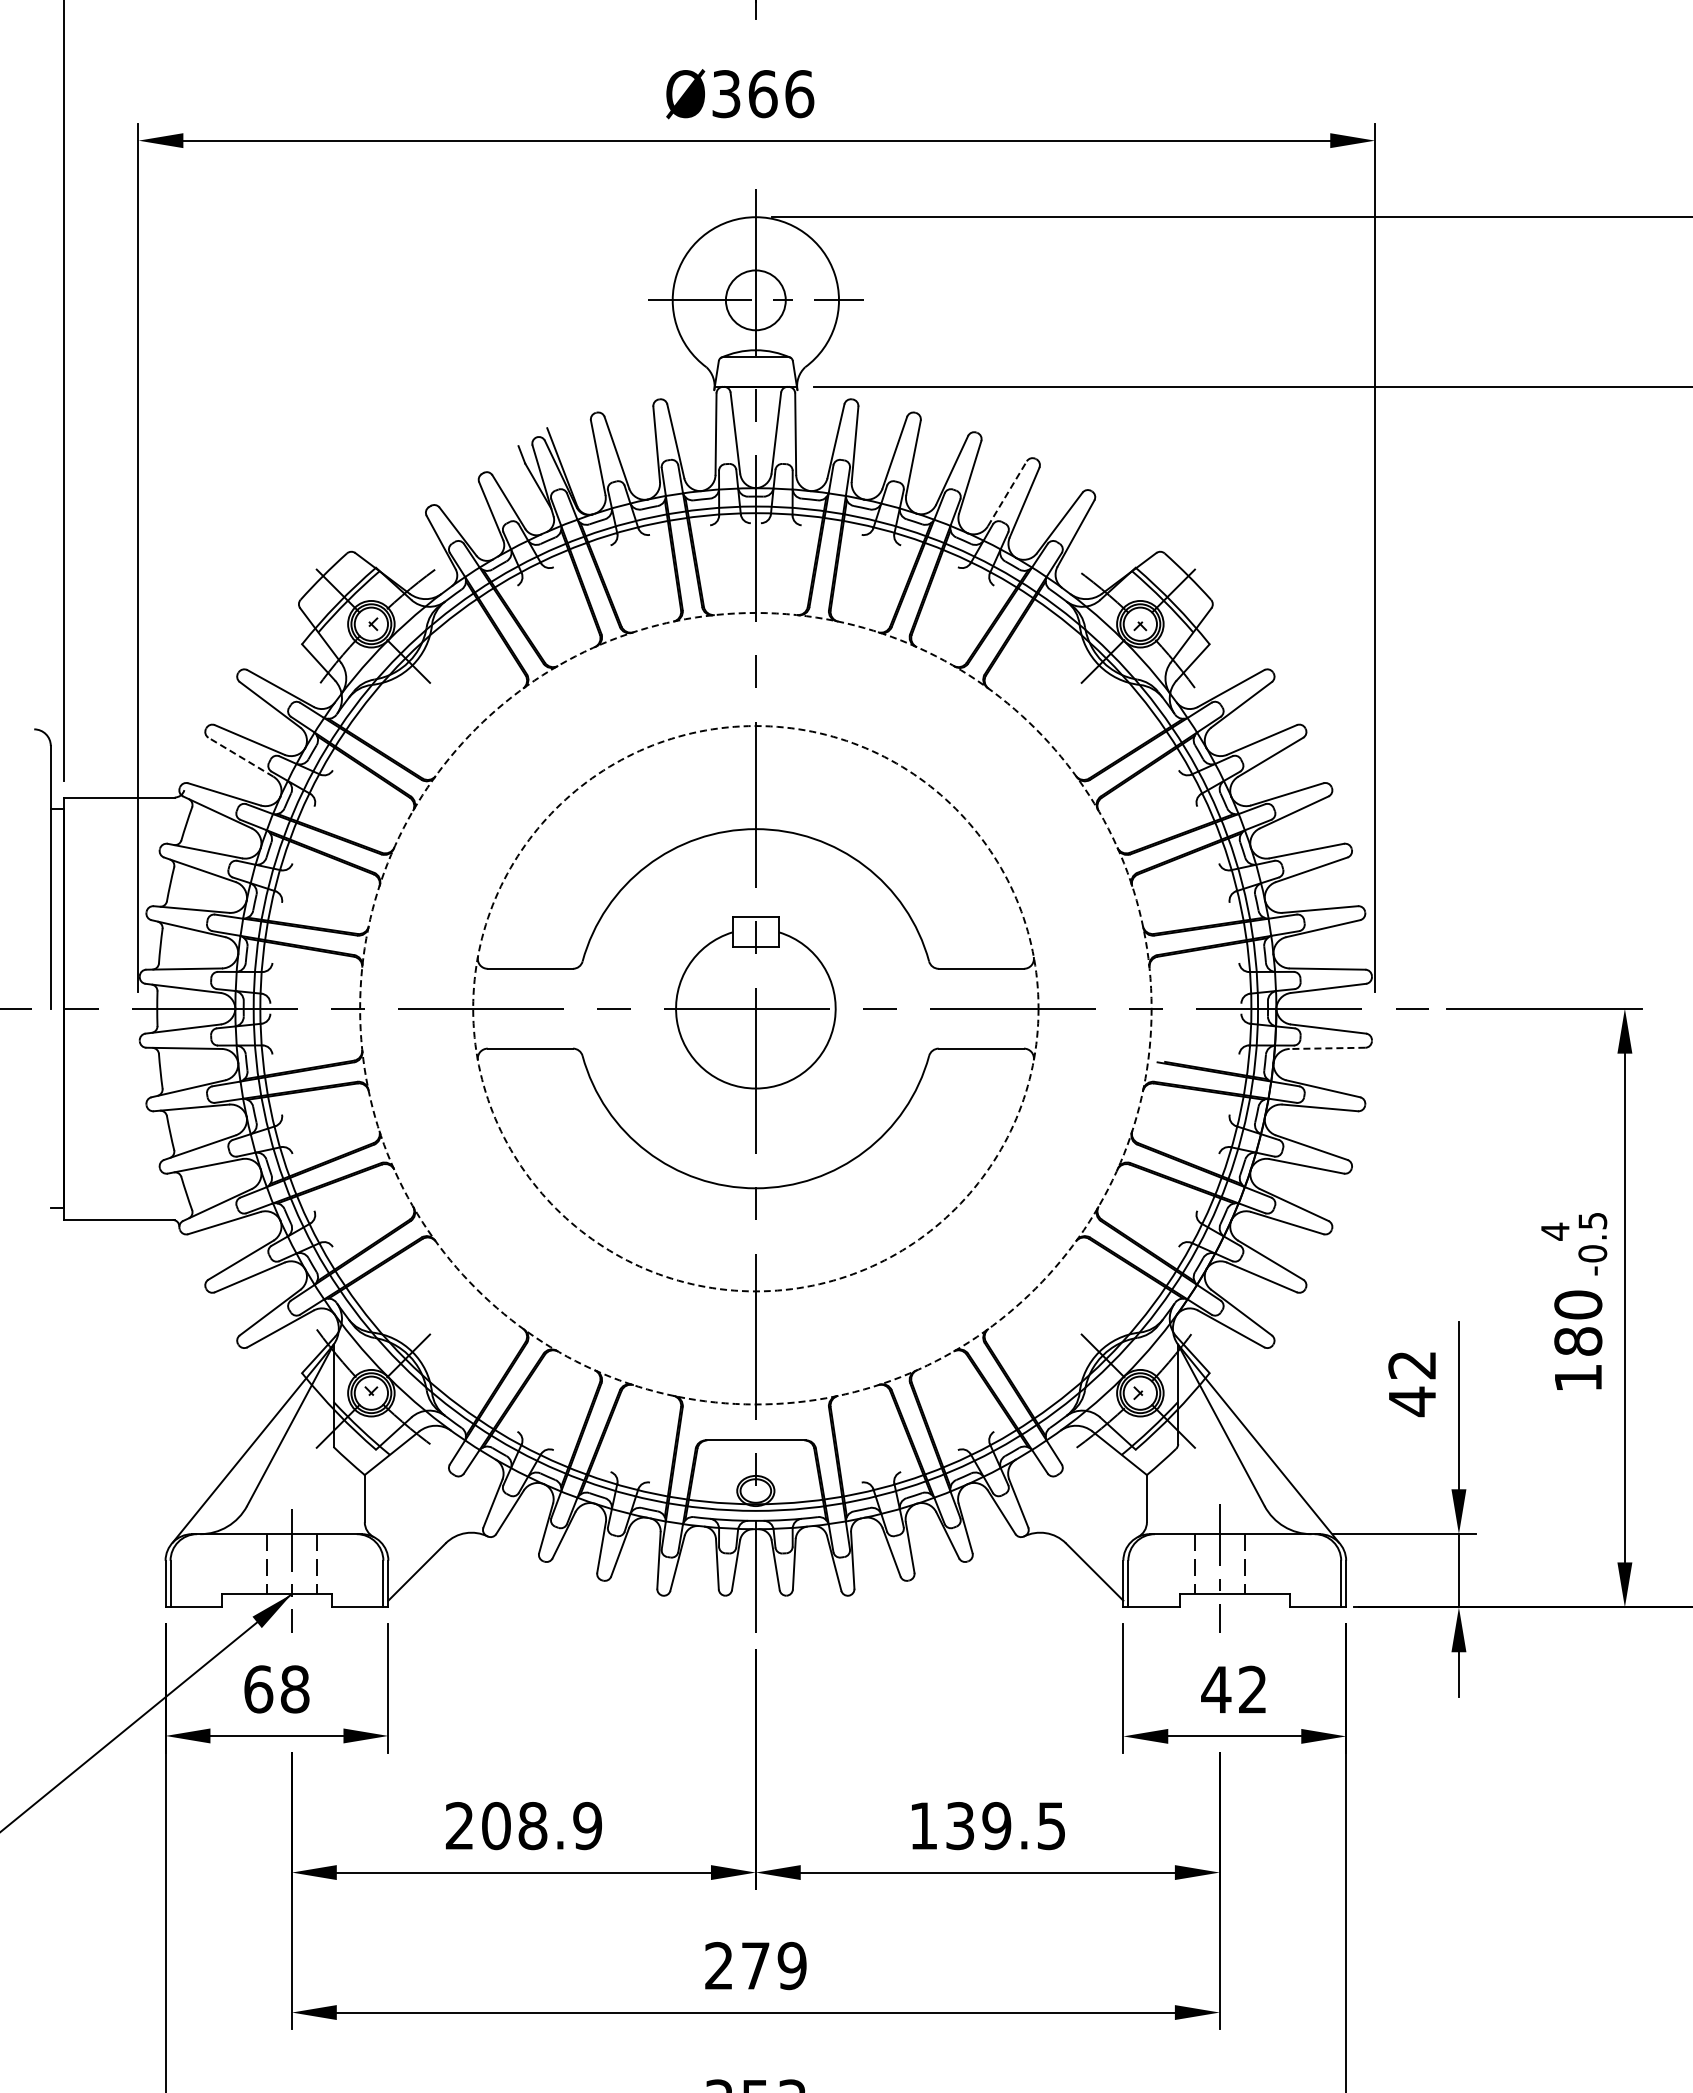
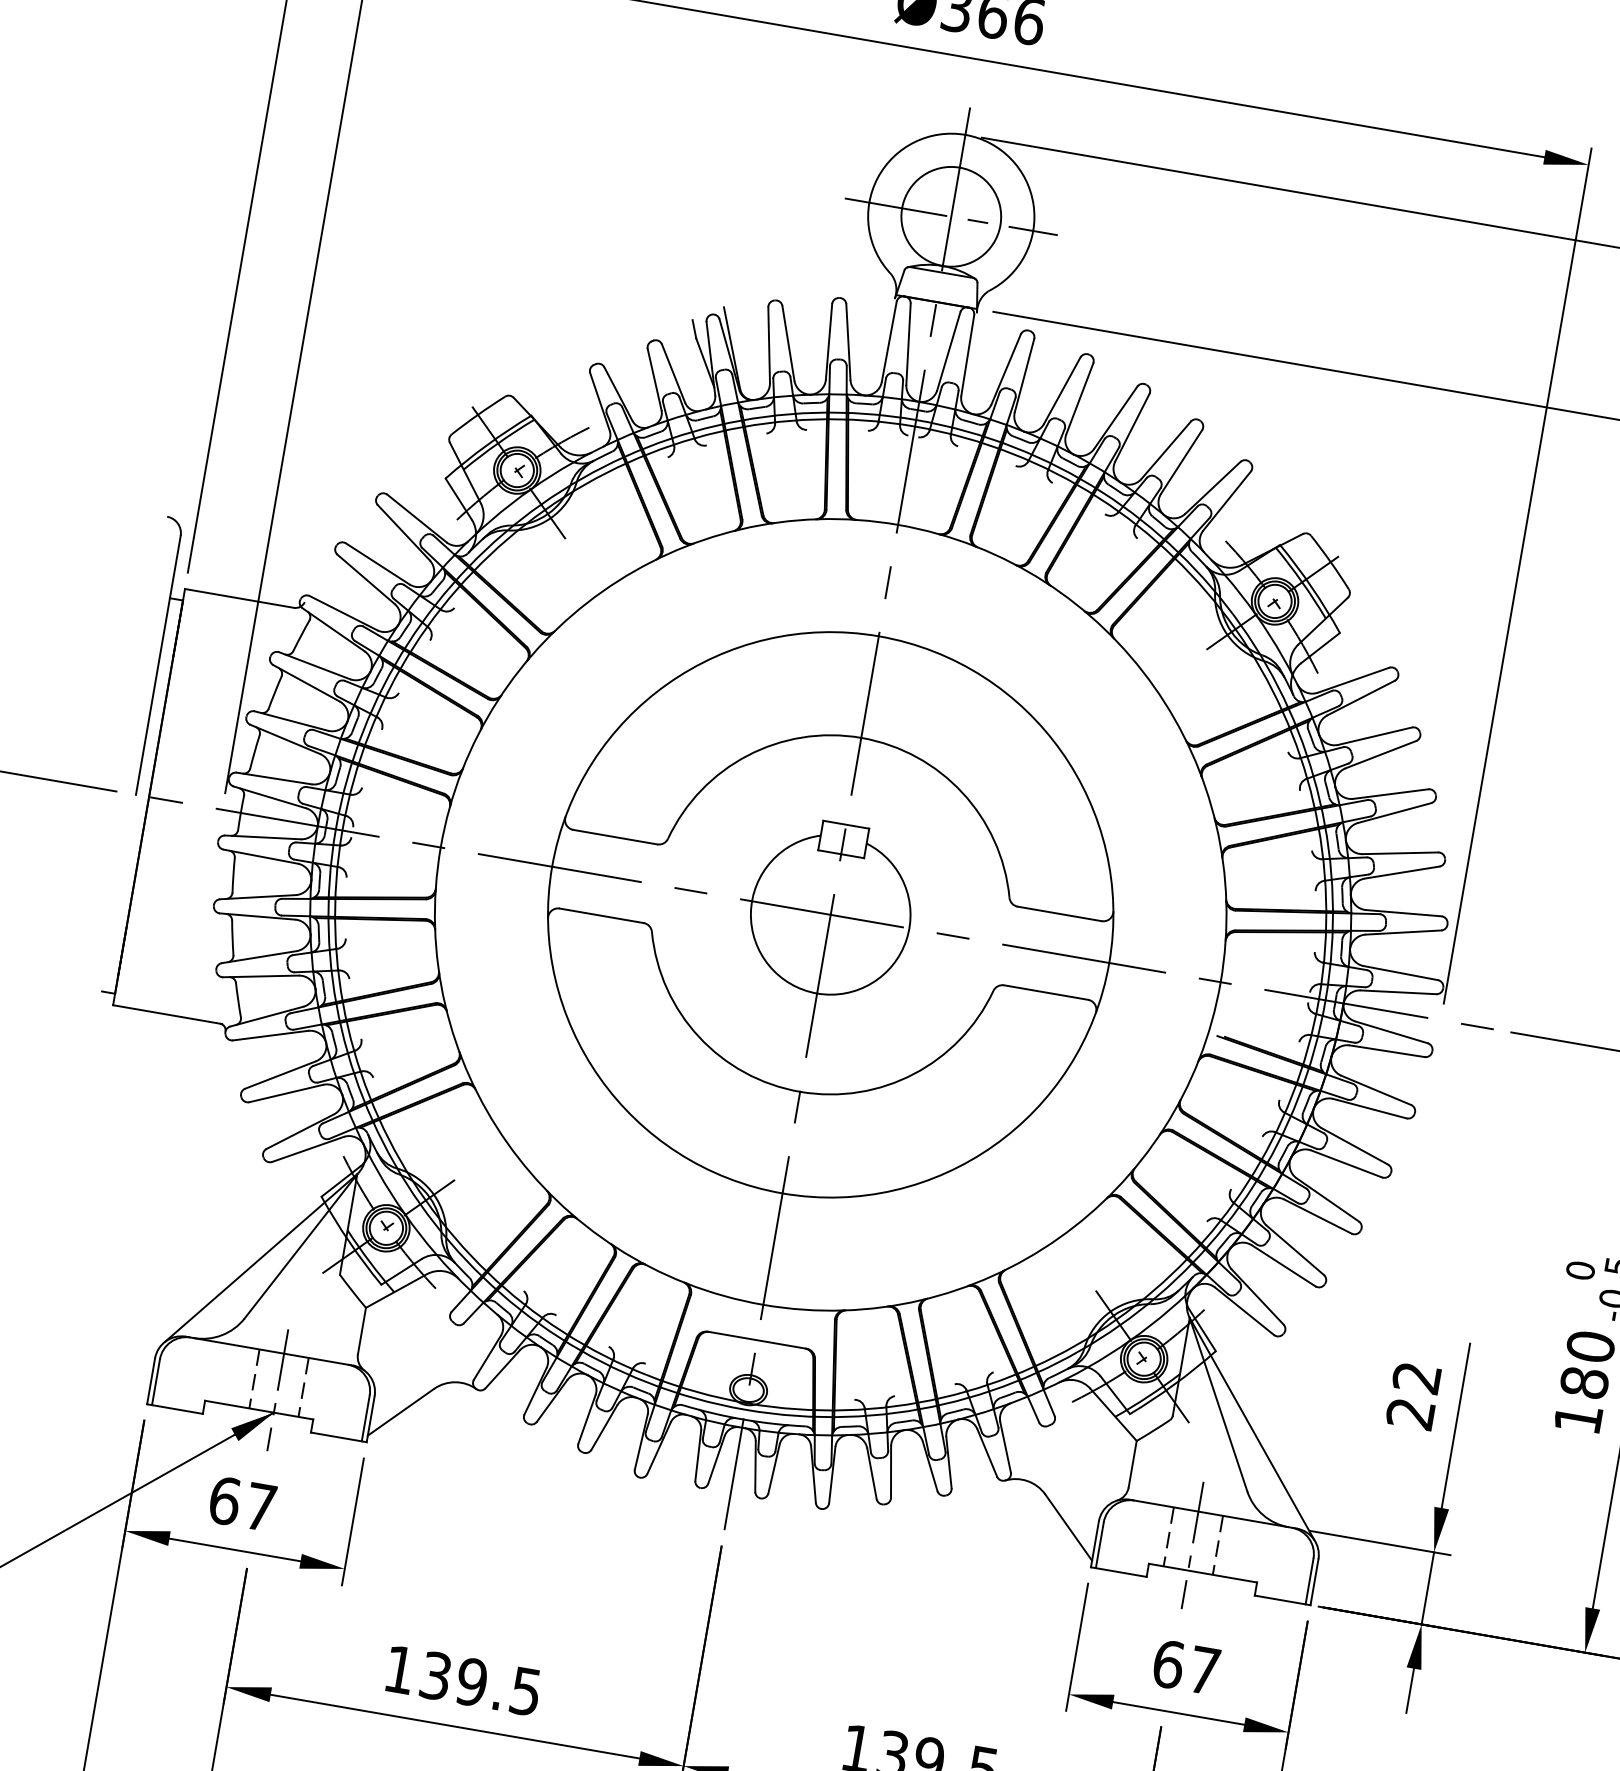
circle: (755, 300) -> (950, 216), size x1.67
line: (1007, 493) -> (1166, 449), dashed -> solid
line: (240, 757) -> (365, 579), dashed -> solid
circle: (755, 1008) -> (830, 914), dashed -> solid
circle: (755, 1008) -> (830, 914), dashed -> solid
line: (1327, 1048) -> (1387, 1051), dashed -> solid
text: (1554, 1231) -> (1579, 1270), 4 -> 0
text: (1411, 1401) -> (1409, 1413), 42 -> 22
text: (294, 1689) -> (260, 1507), 68 -> 67
text: (1233, 1689) -> (1185, 1666), 42 -> 67
text: (523, 1826) -> (462, 1681), 208.9 -> 139.5

